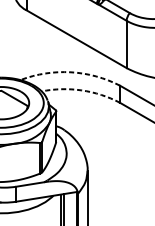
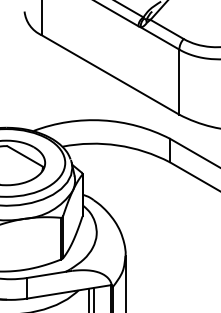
arc: (70, 72) -> (102, 120), dashed -> solid
arc: (81, 90) -> (117, 145), dashed -> solid

